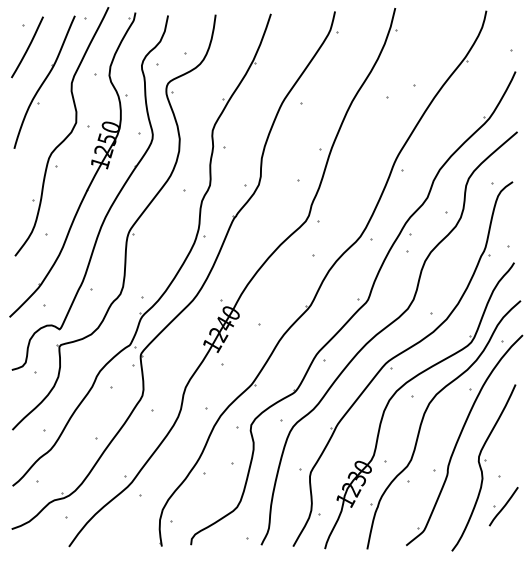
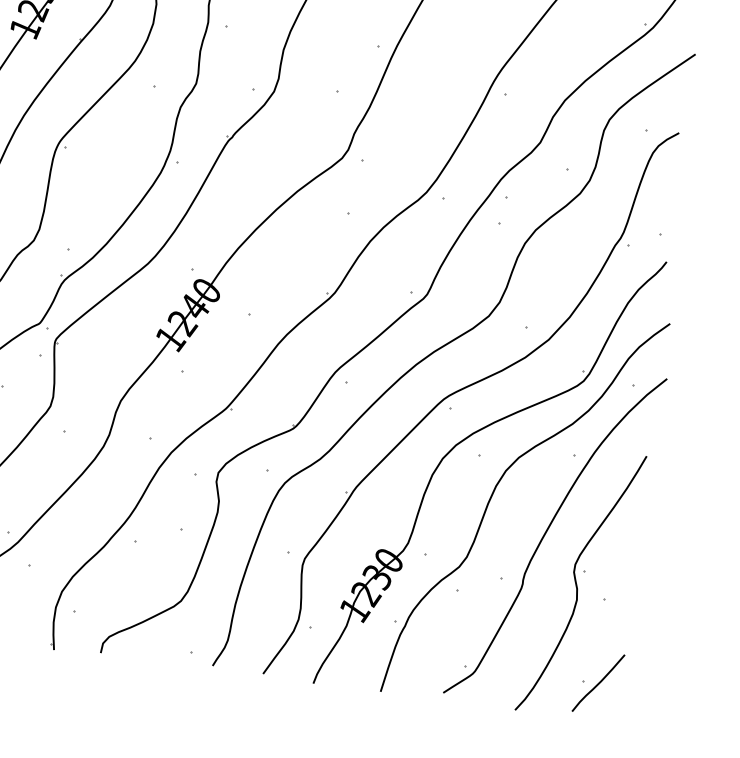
part: (503, 506) -> (598, 682), moved

